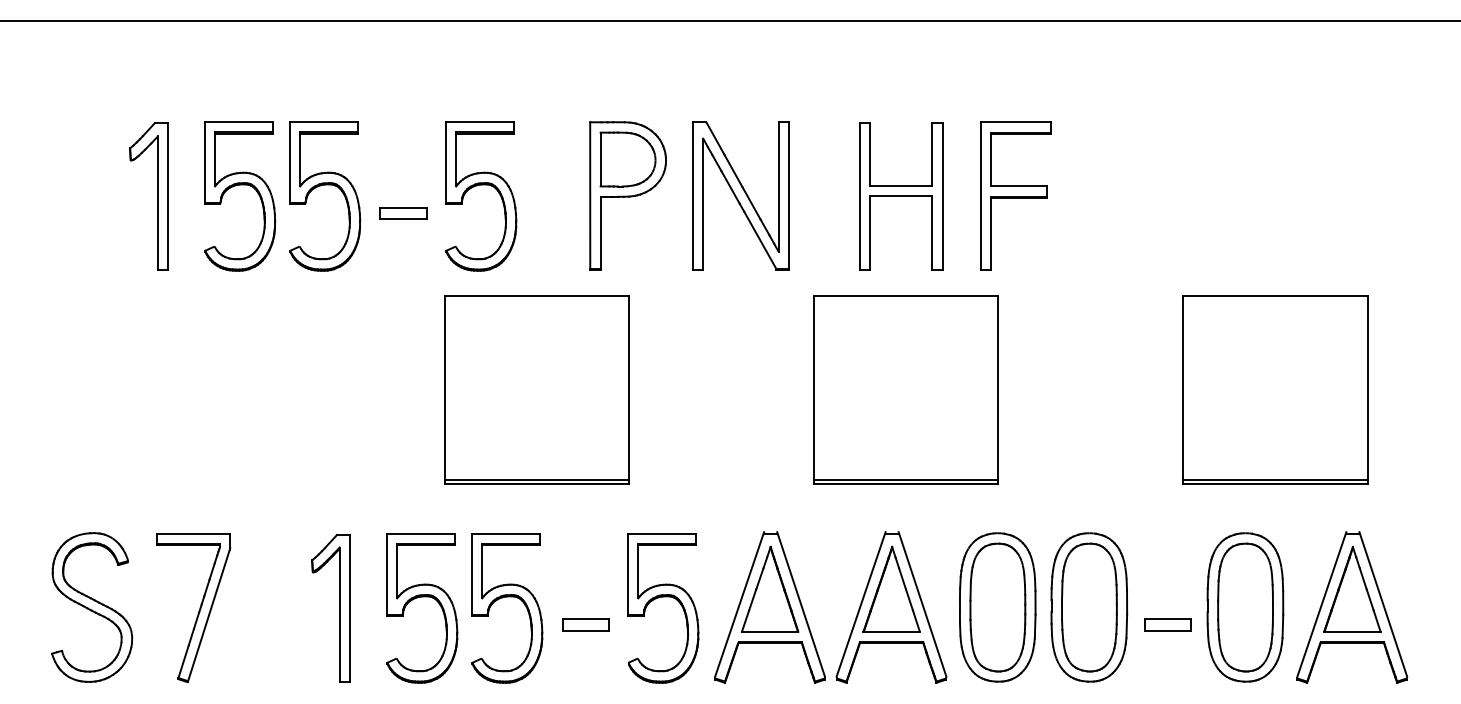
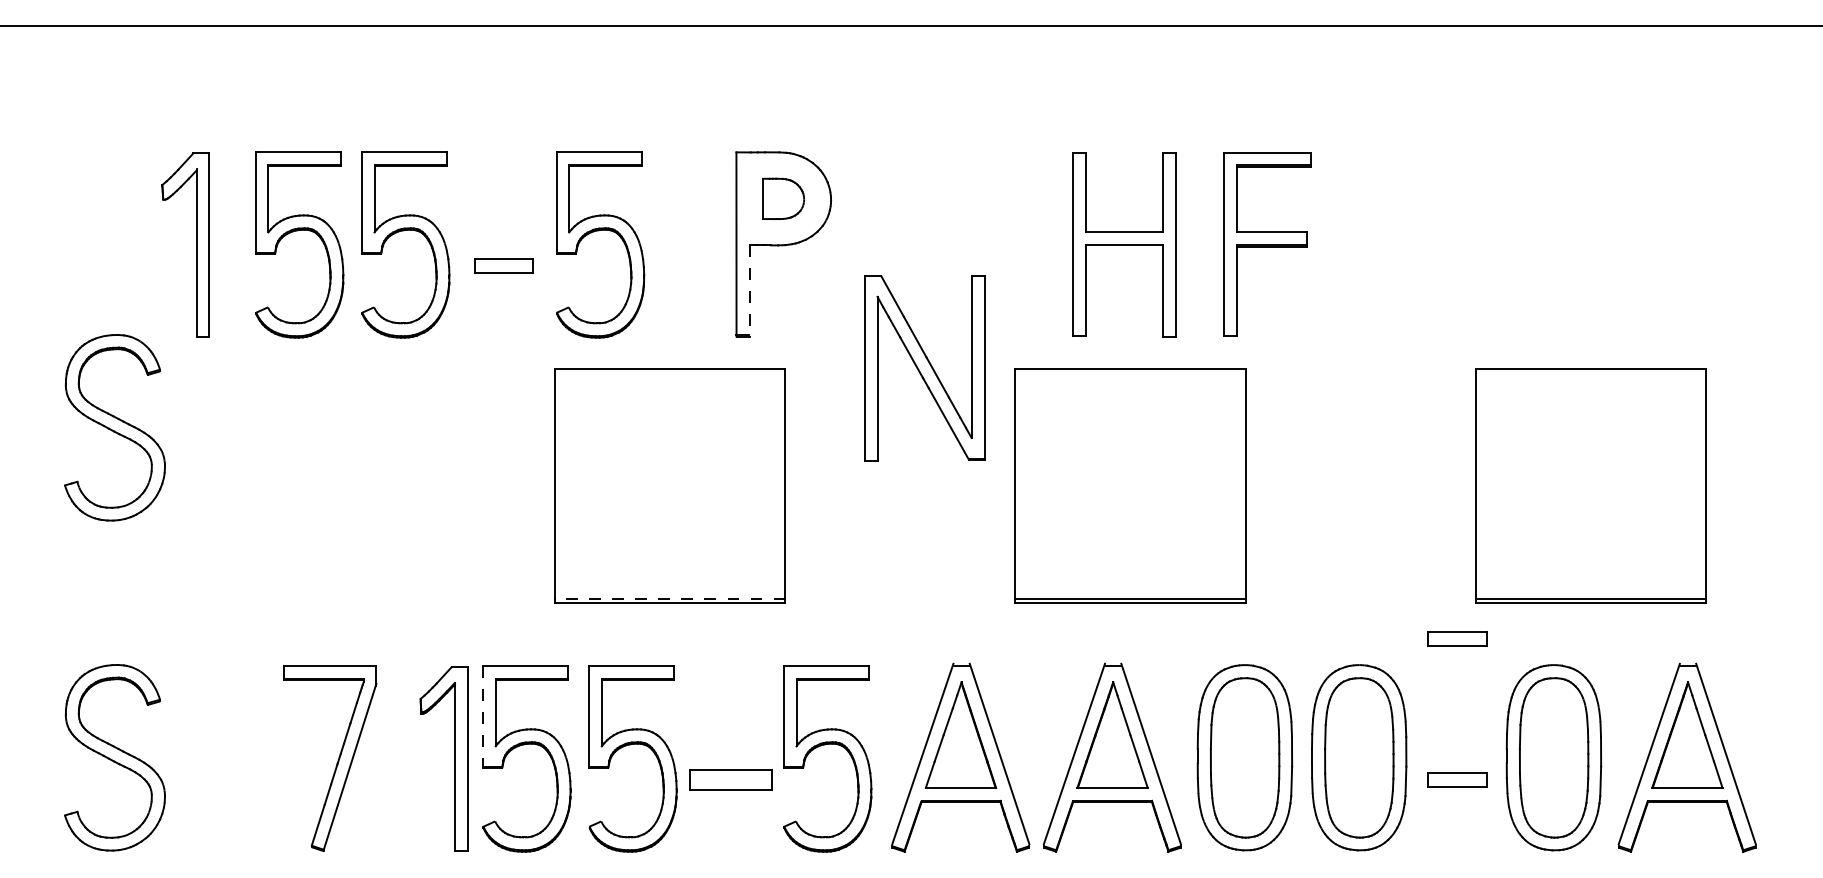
part: (627, 159) -> (783, 198), size x0.6
part: (740, 196) -> (924, 368), moved
line: (600, 232) -> (749, 290), solid -> dashed
part: (91, 342) -> (114, 427), added
line: (536, 479) -> (669, 598), solid -> dashed
part: (1168, 511) -> (1457, 638), added
line: (386, 575) -> (482, 717), solid -> dashed
part: (339, 608) -> (454, 758), moved
part: (199, 609) -> (337, 760), moved
part: (585, 624) -> (730, 779), size x1.4

